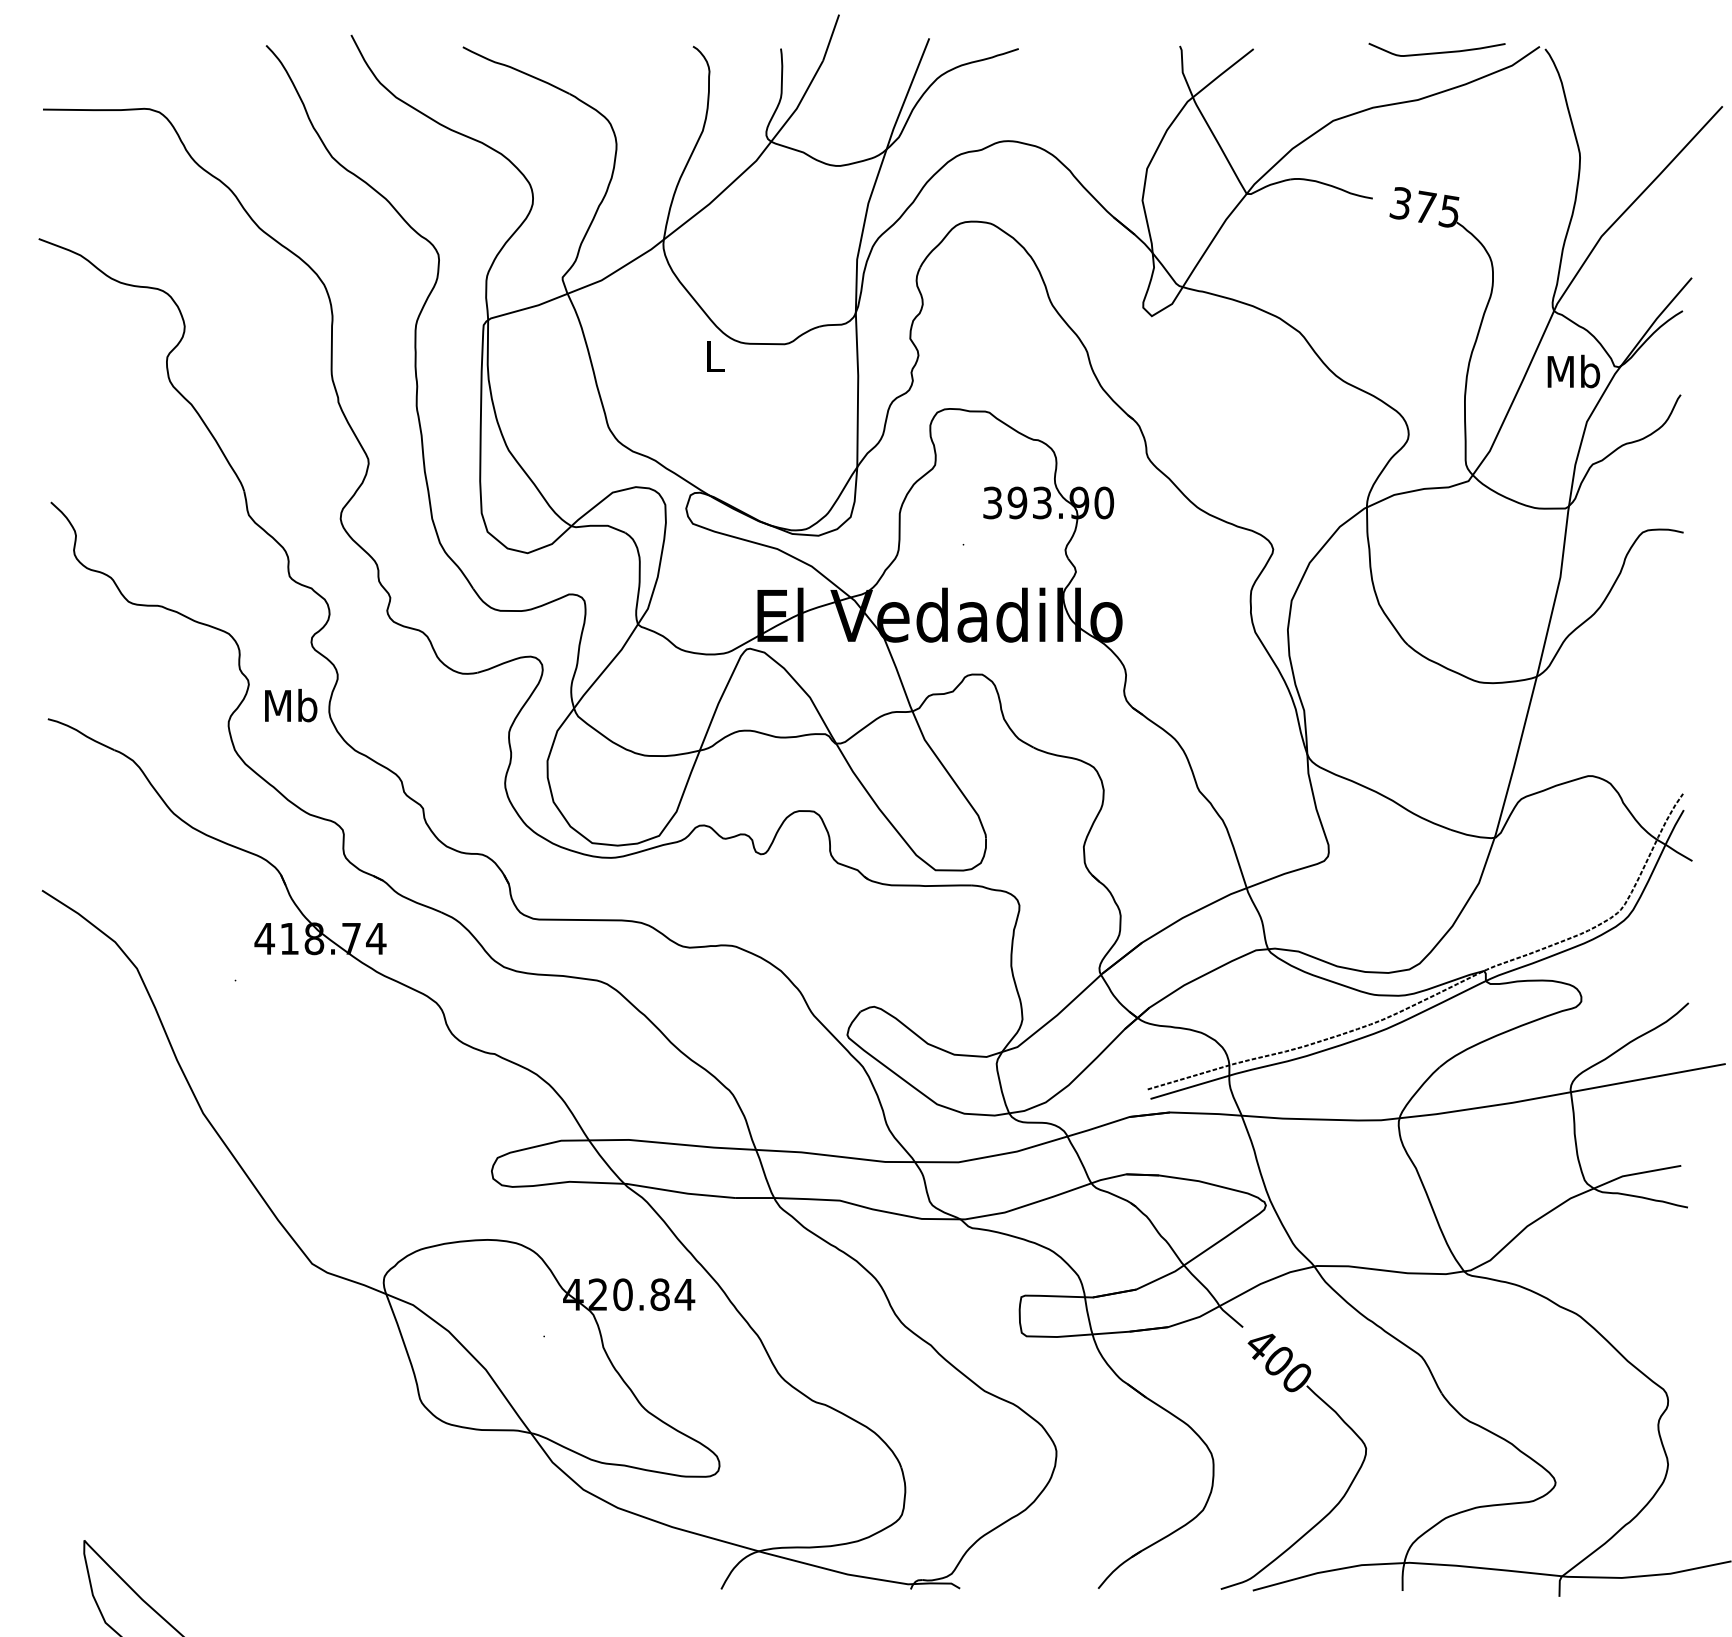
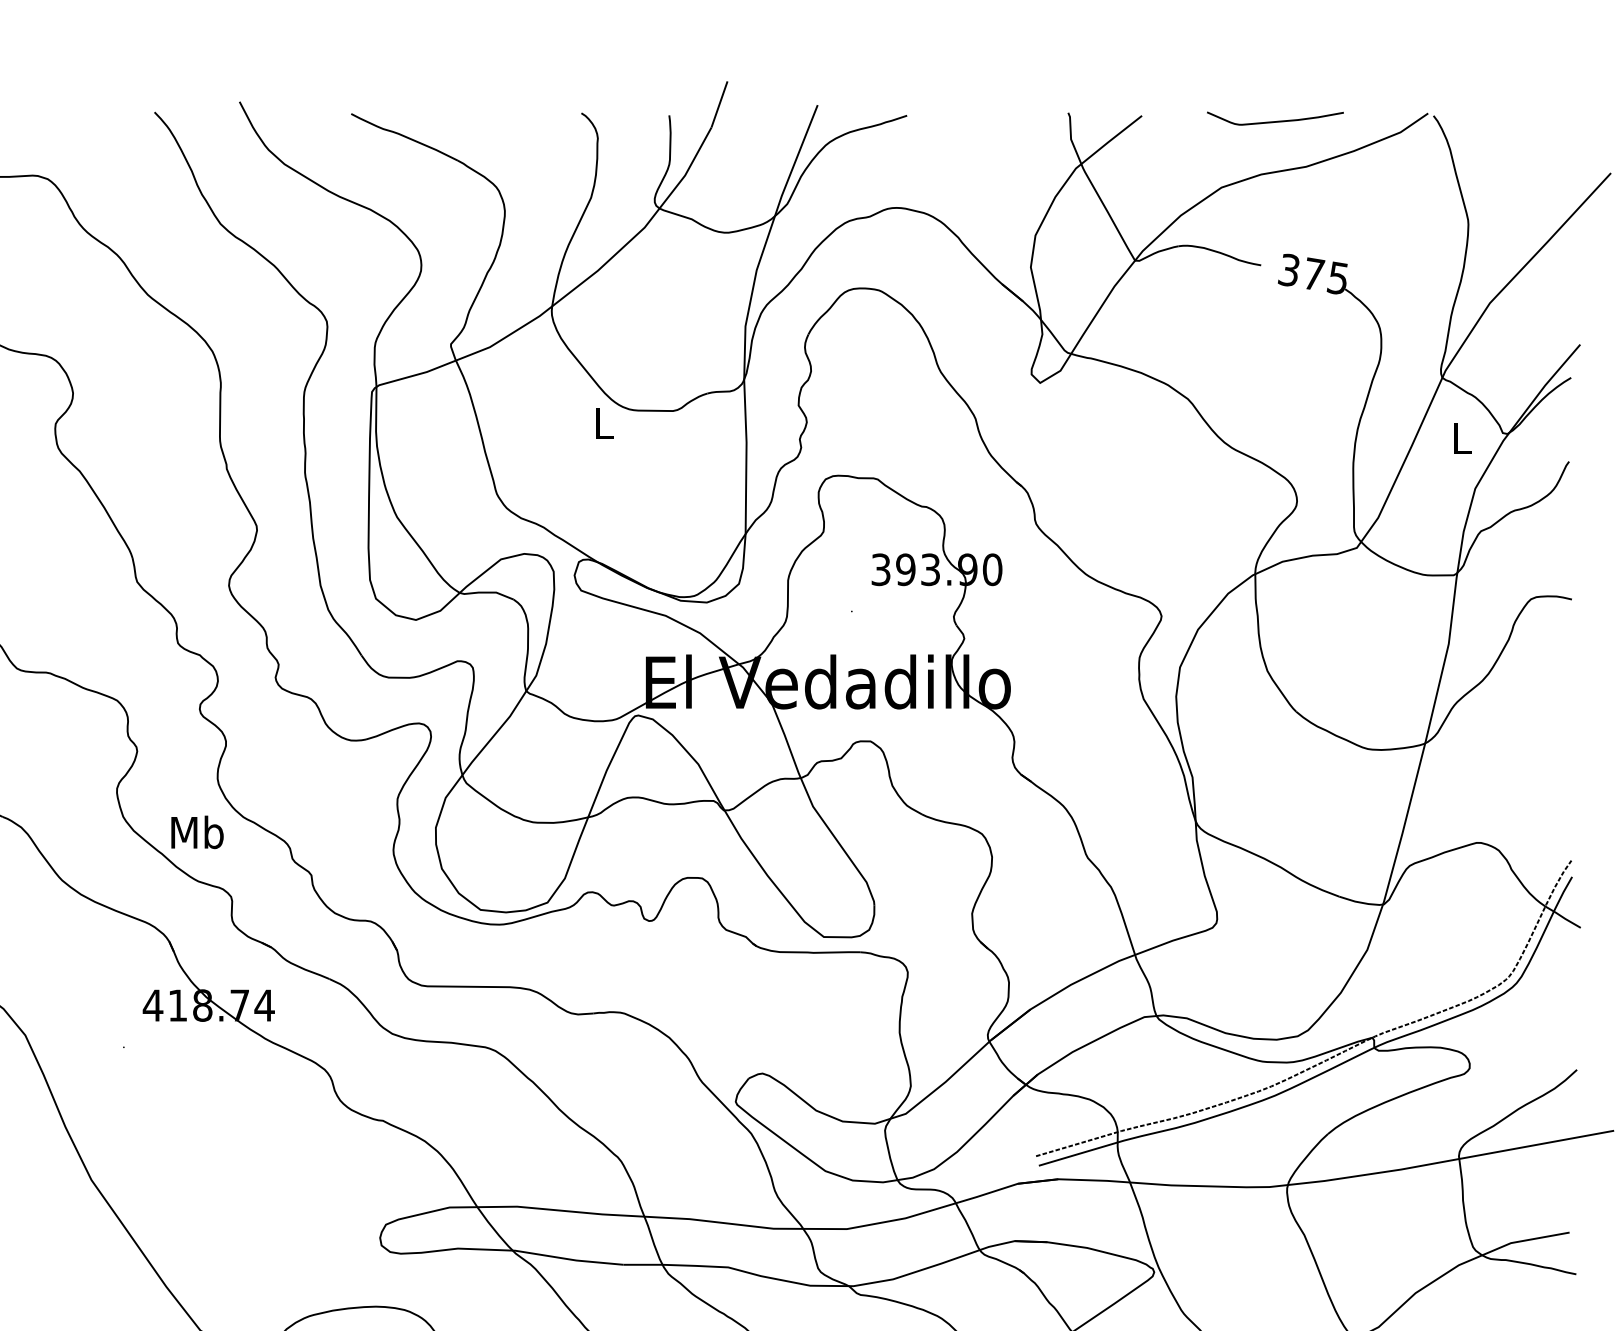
curve: (1436, 52) -> (1274, 121), moved
text: (1573, 371) -> (1461, 438), Mb -> L
text: (291, 705) -> (197, 832), moved

